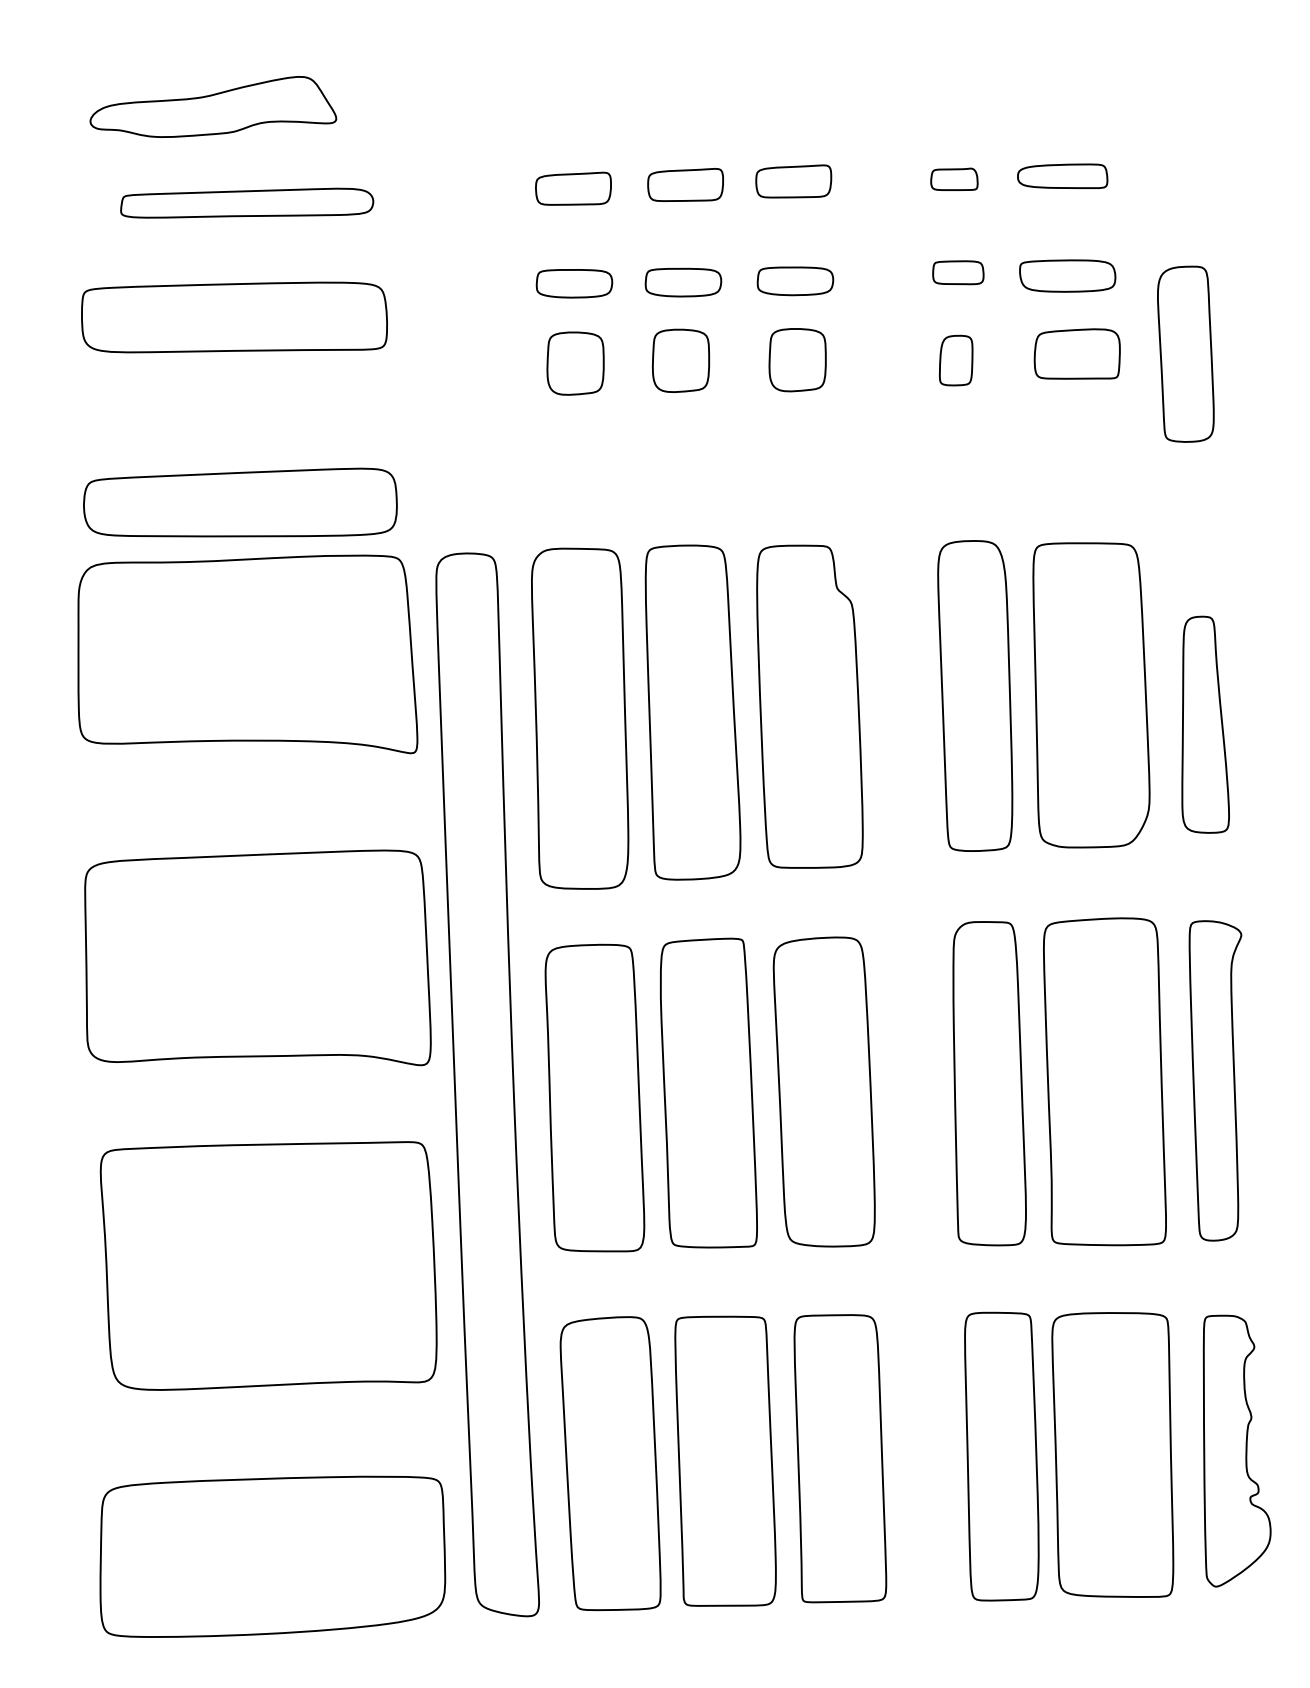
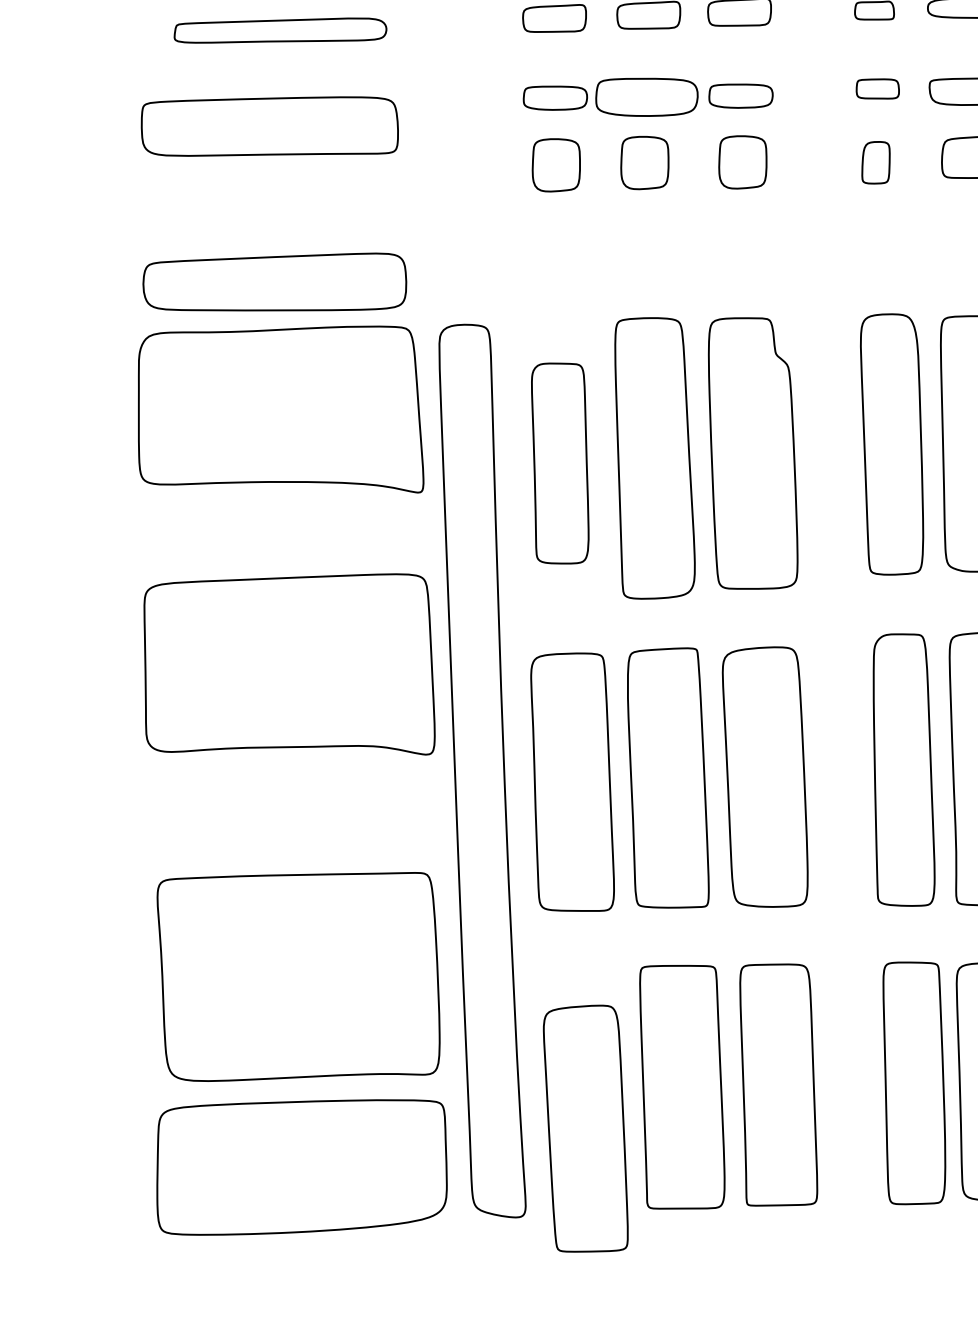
part: (683, 282) -> (646, 97), size x1.6
part: (580, 718) -> (560, 463), size x0.7
part: (268, 1265) -> (298, 976), moved
part: (610, 1463) -> (585, 1128), moved

